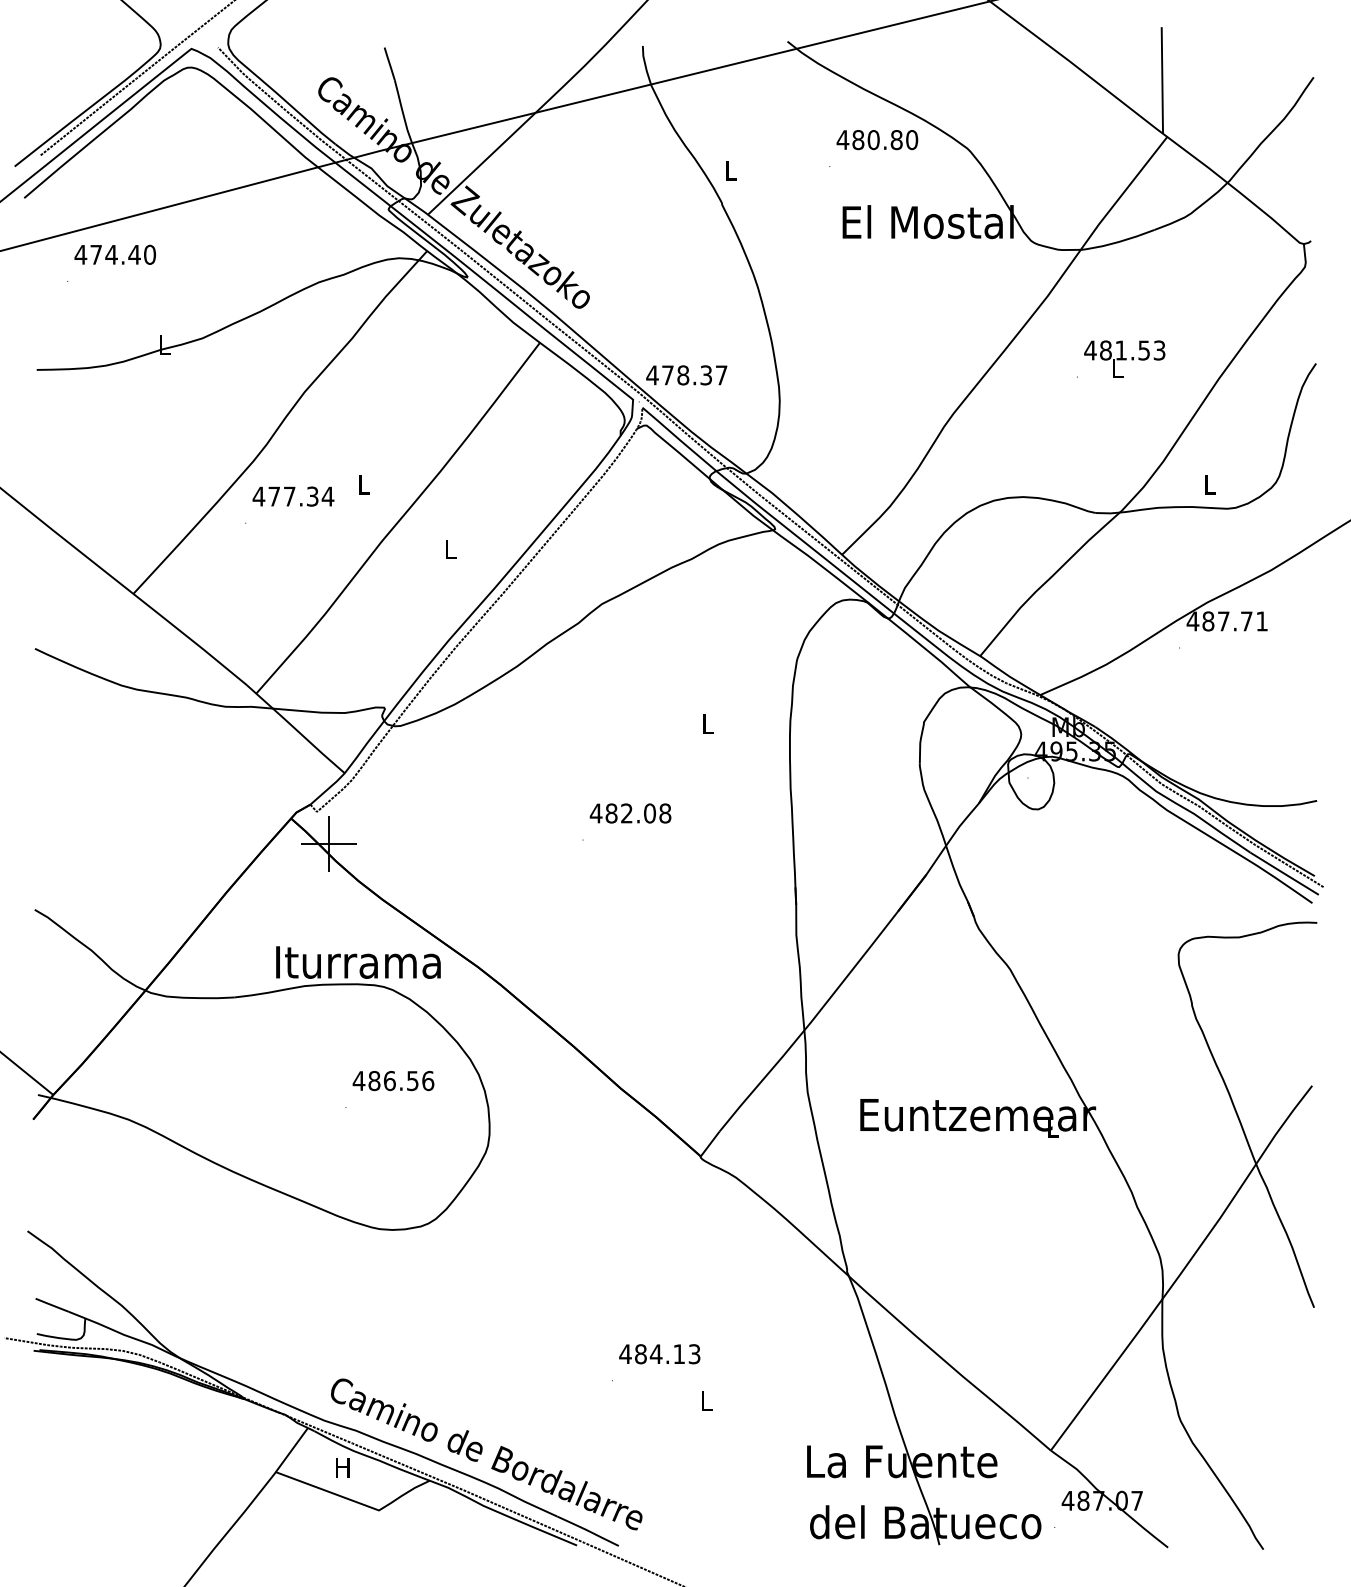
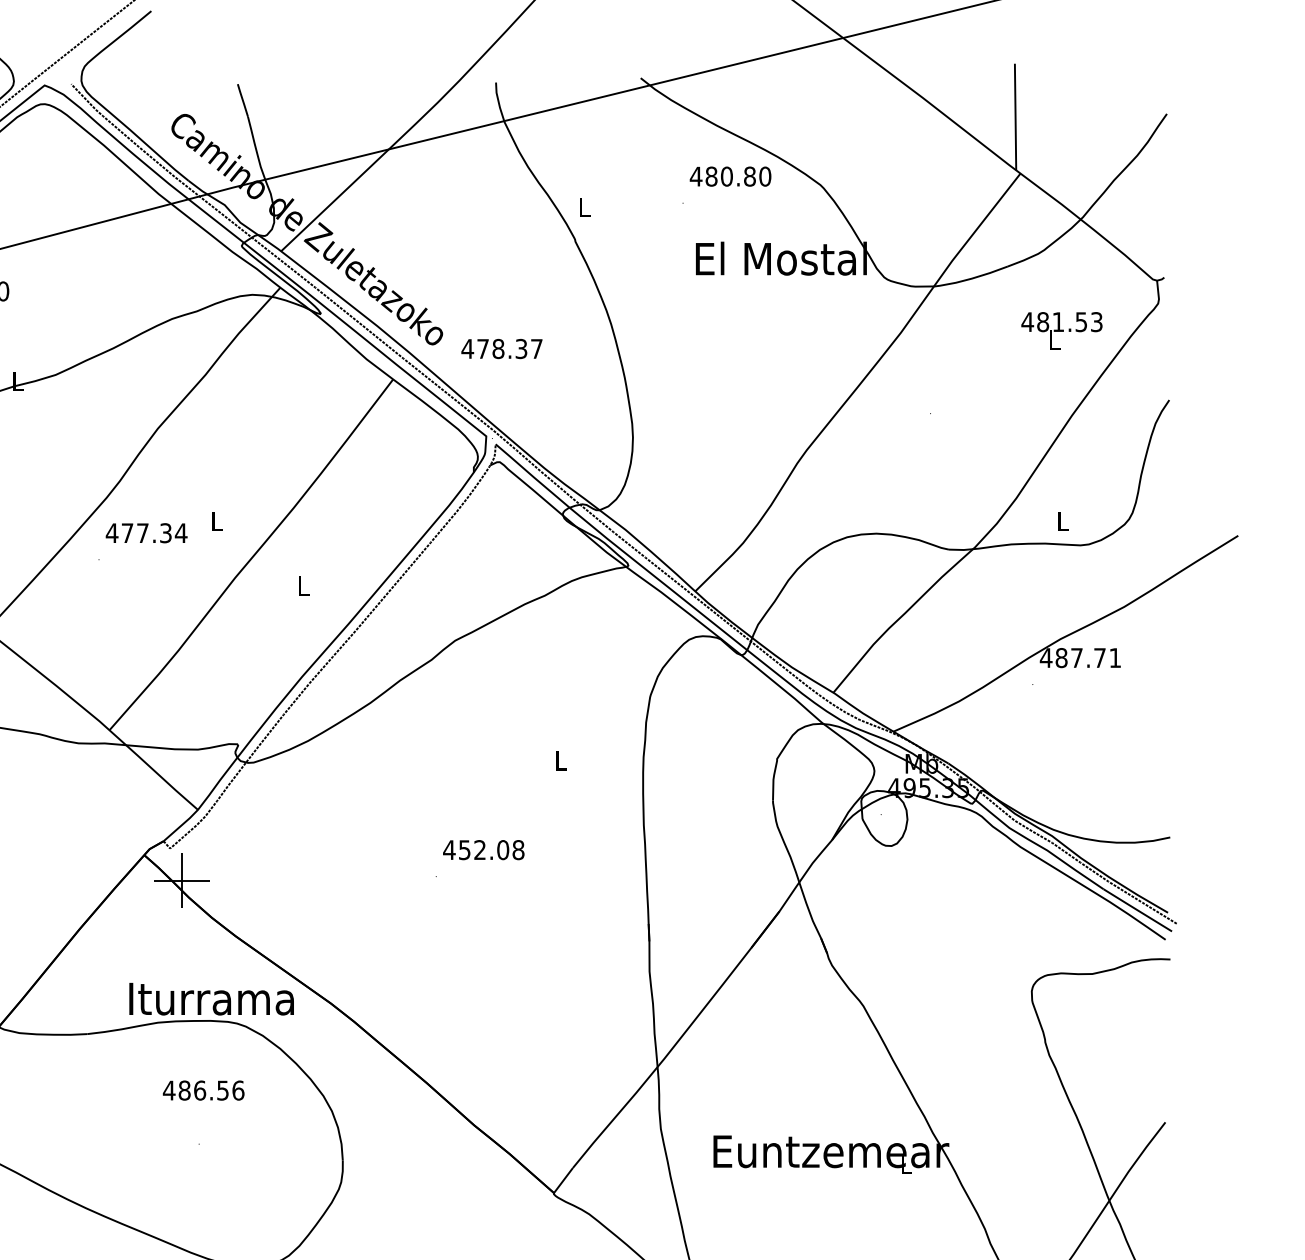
text: (1124, 358) -> (1061, 330), moved
text: (686, 375) -> (501, 349), moved
text: (611, 813) -> (464, 850), 482.08 -> 452.08
text: (393, 1081) -> (203, 1091), moved

